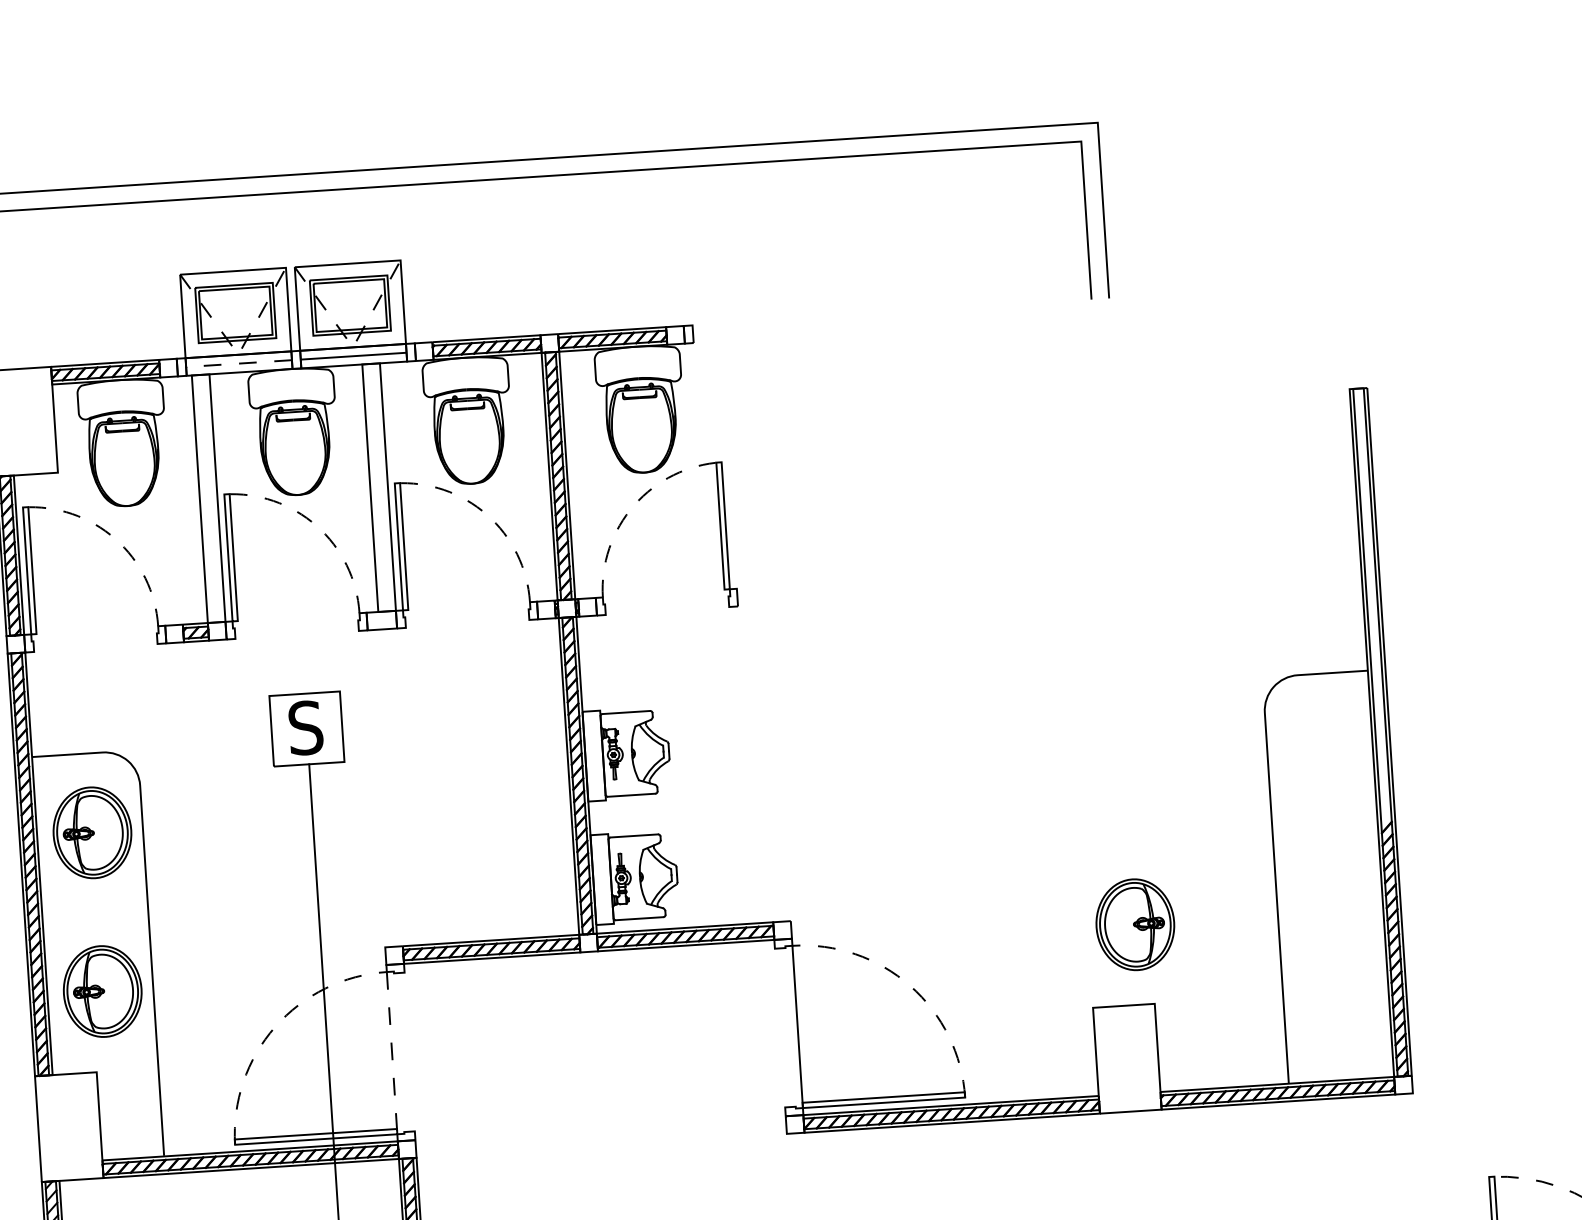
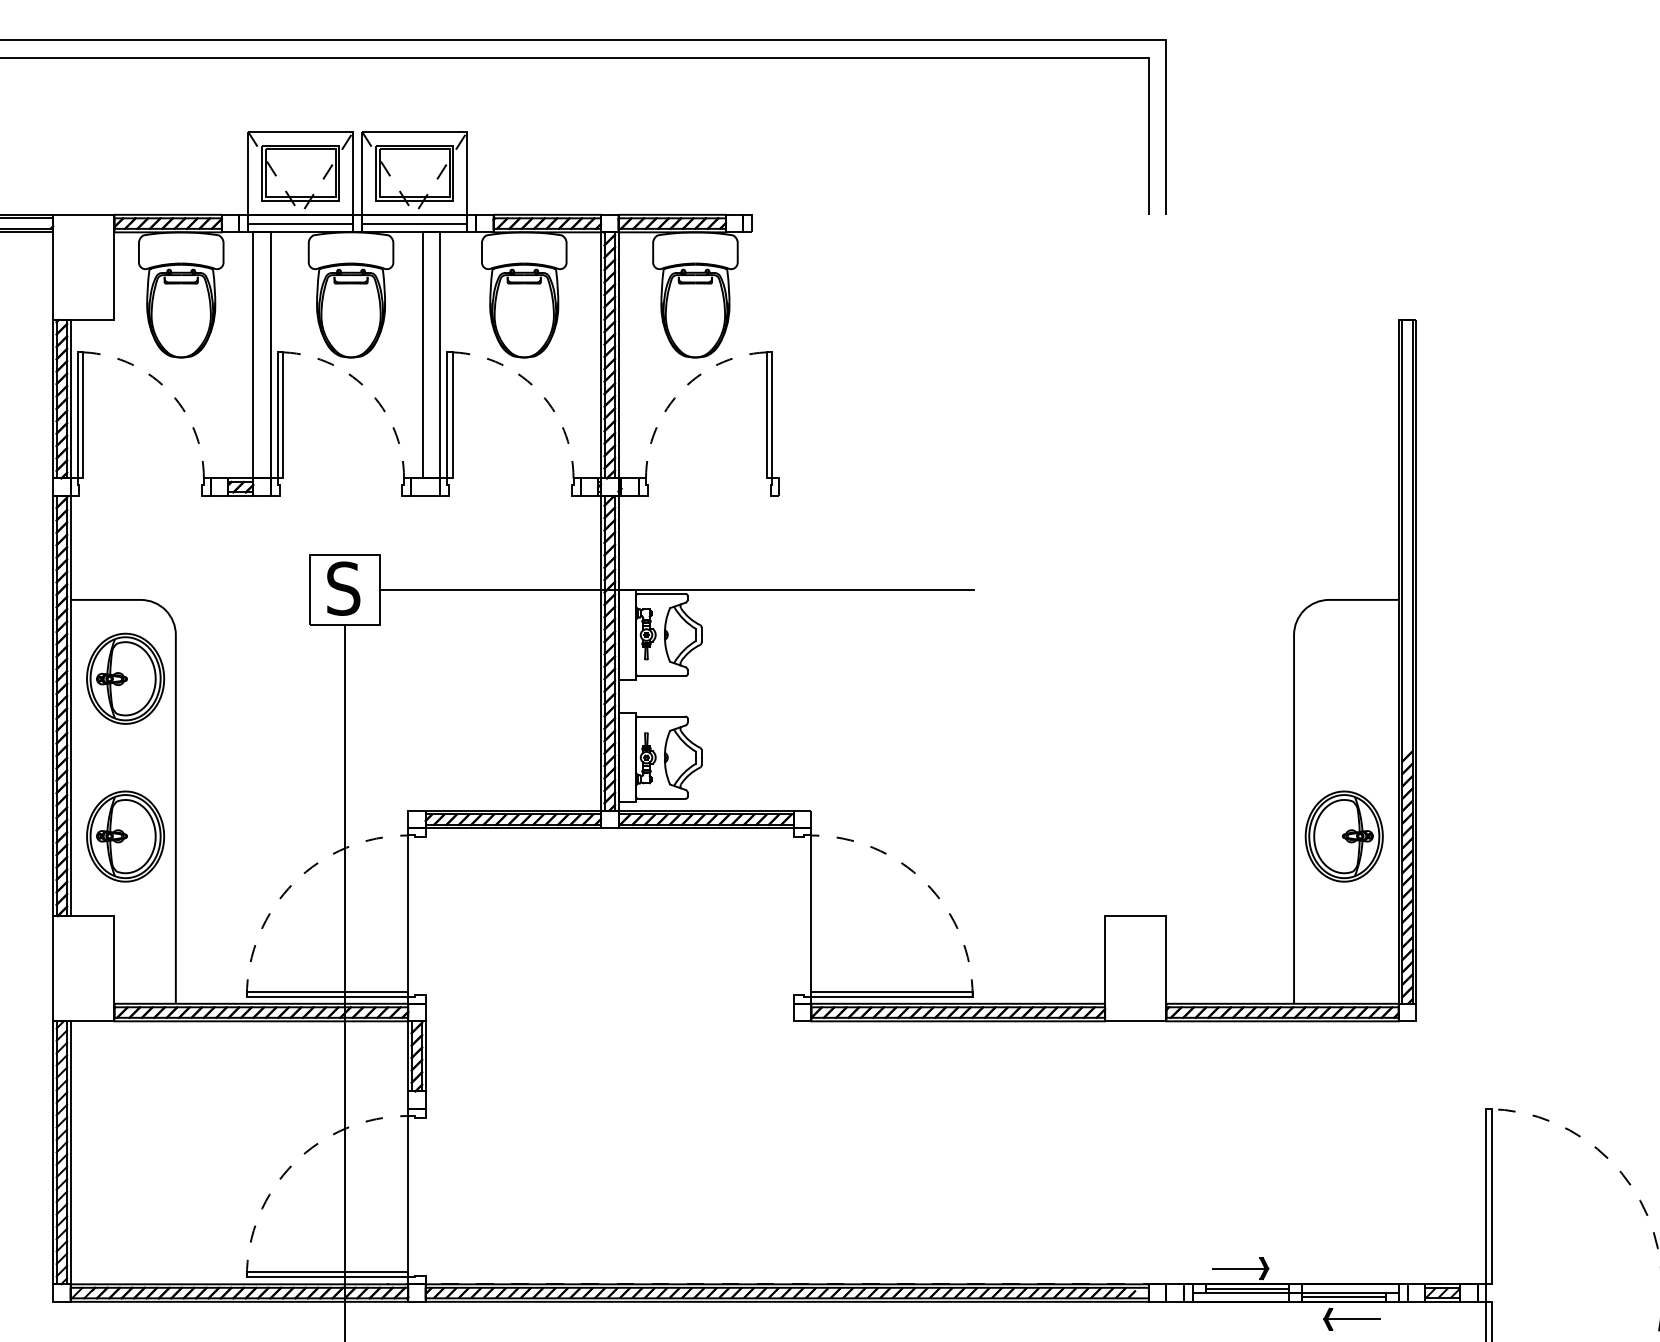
line: (238, 363) -> (300, 223), dashed -> solid
line: (640, 707) -> (676, 589), added
part: (1134, 924) -> (1343, 836), moved
line: (392, 1053) -> (408, 916), dashed -> solid

